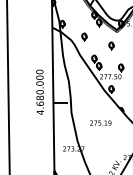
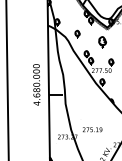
part: (111, 45) -> (102, 41), size x1.6
text: (100, 122) -> (92, 129), moved

